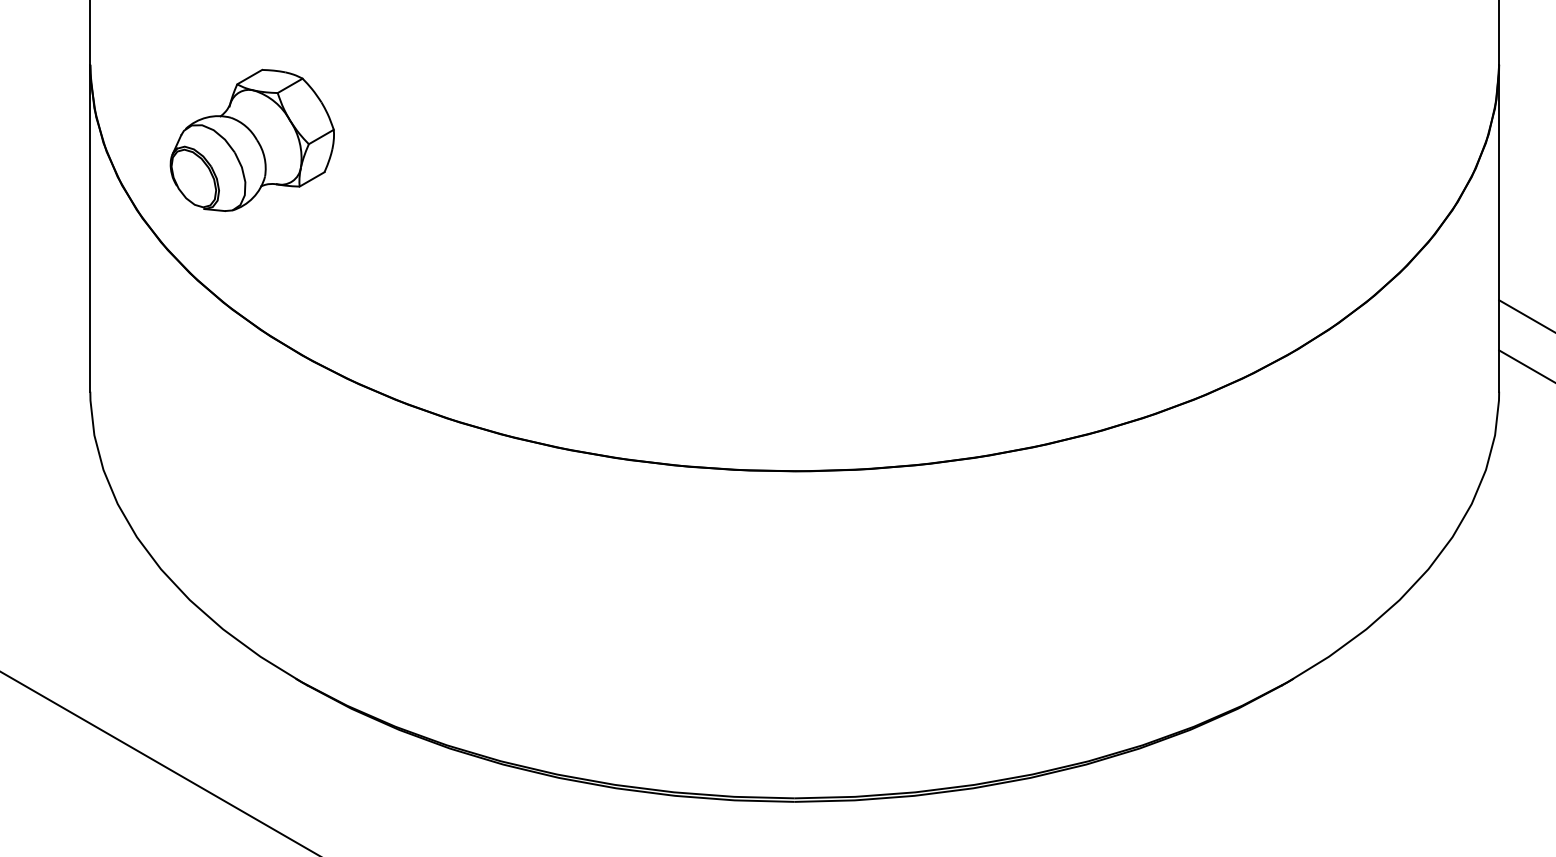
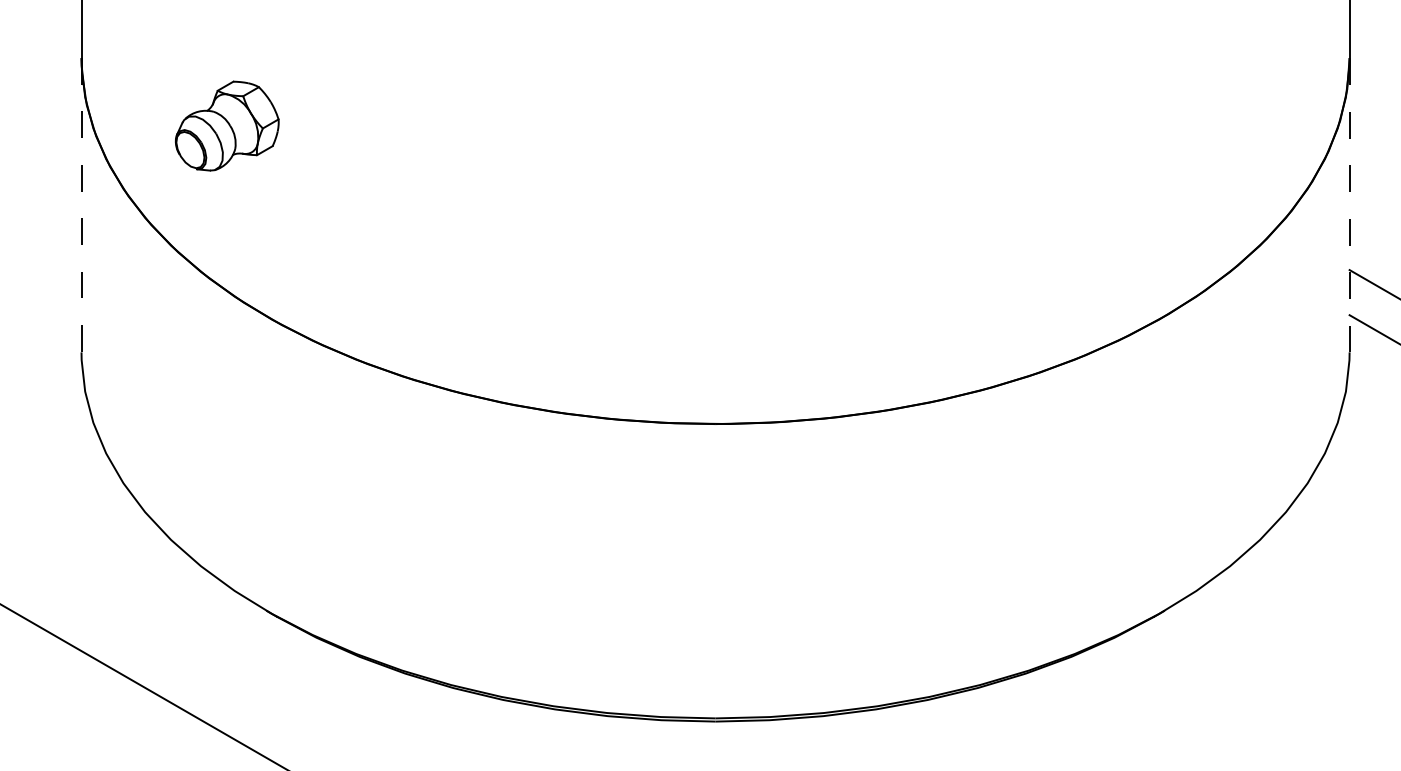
part: (251, 139) -> (226, 125), size x0.7
line: (1499, 227) -> (1349, 204), solid -> dashed
line: (90, 228) -> (81, 205), solid -> dashed

